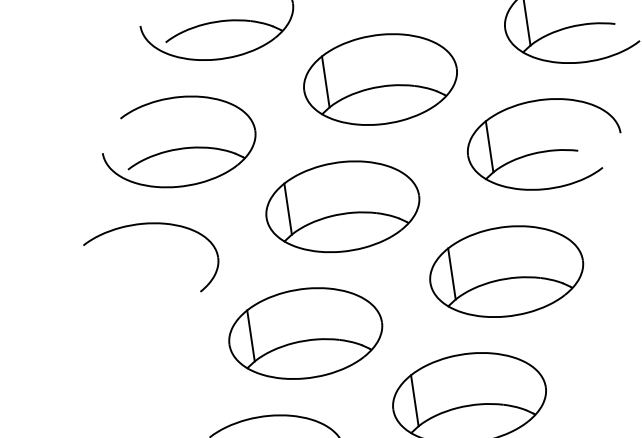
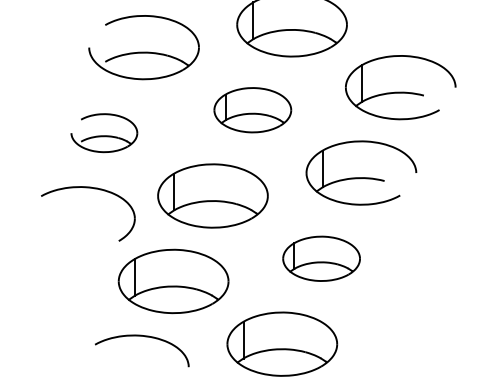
part: (380, 78) -> (252, 109), size x0.7
part: (179, 140) -> (104, 132), size x0.6
part: (156, 225) -> (94, 189), moved
part: (506, 271) -> (321, 258), size x0.7

